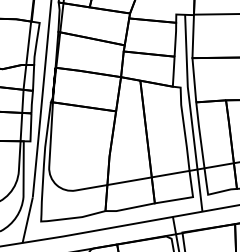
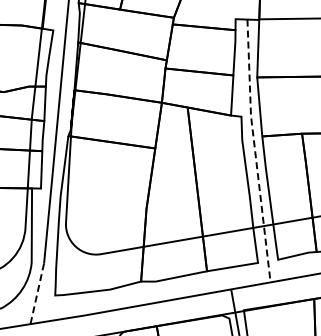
line: (191, 112) -> (255, 150), solid -> dashed
line: (27, 220) -> (37, 294), solid -> dashed

